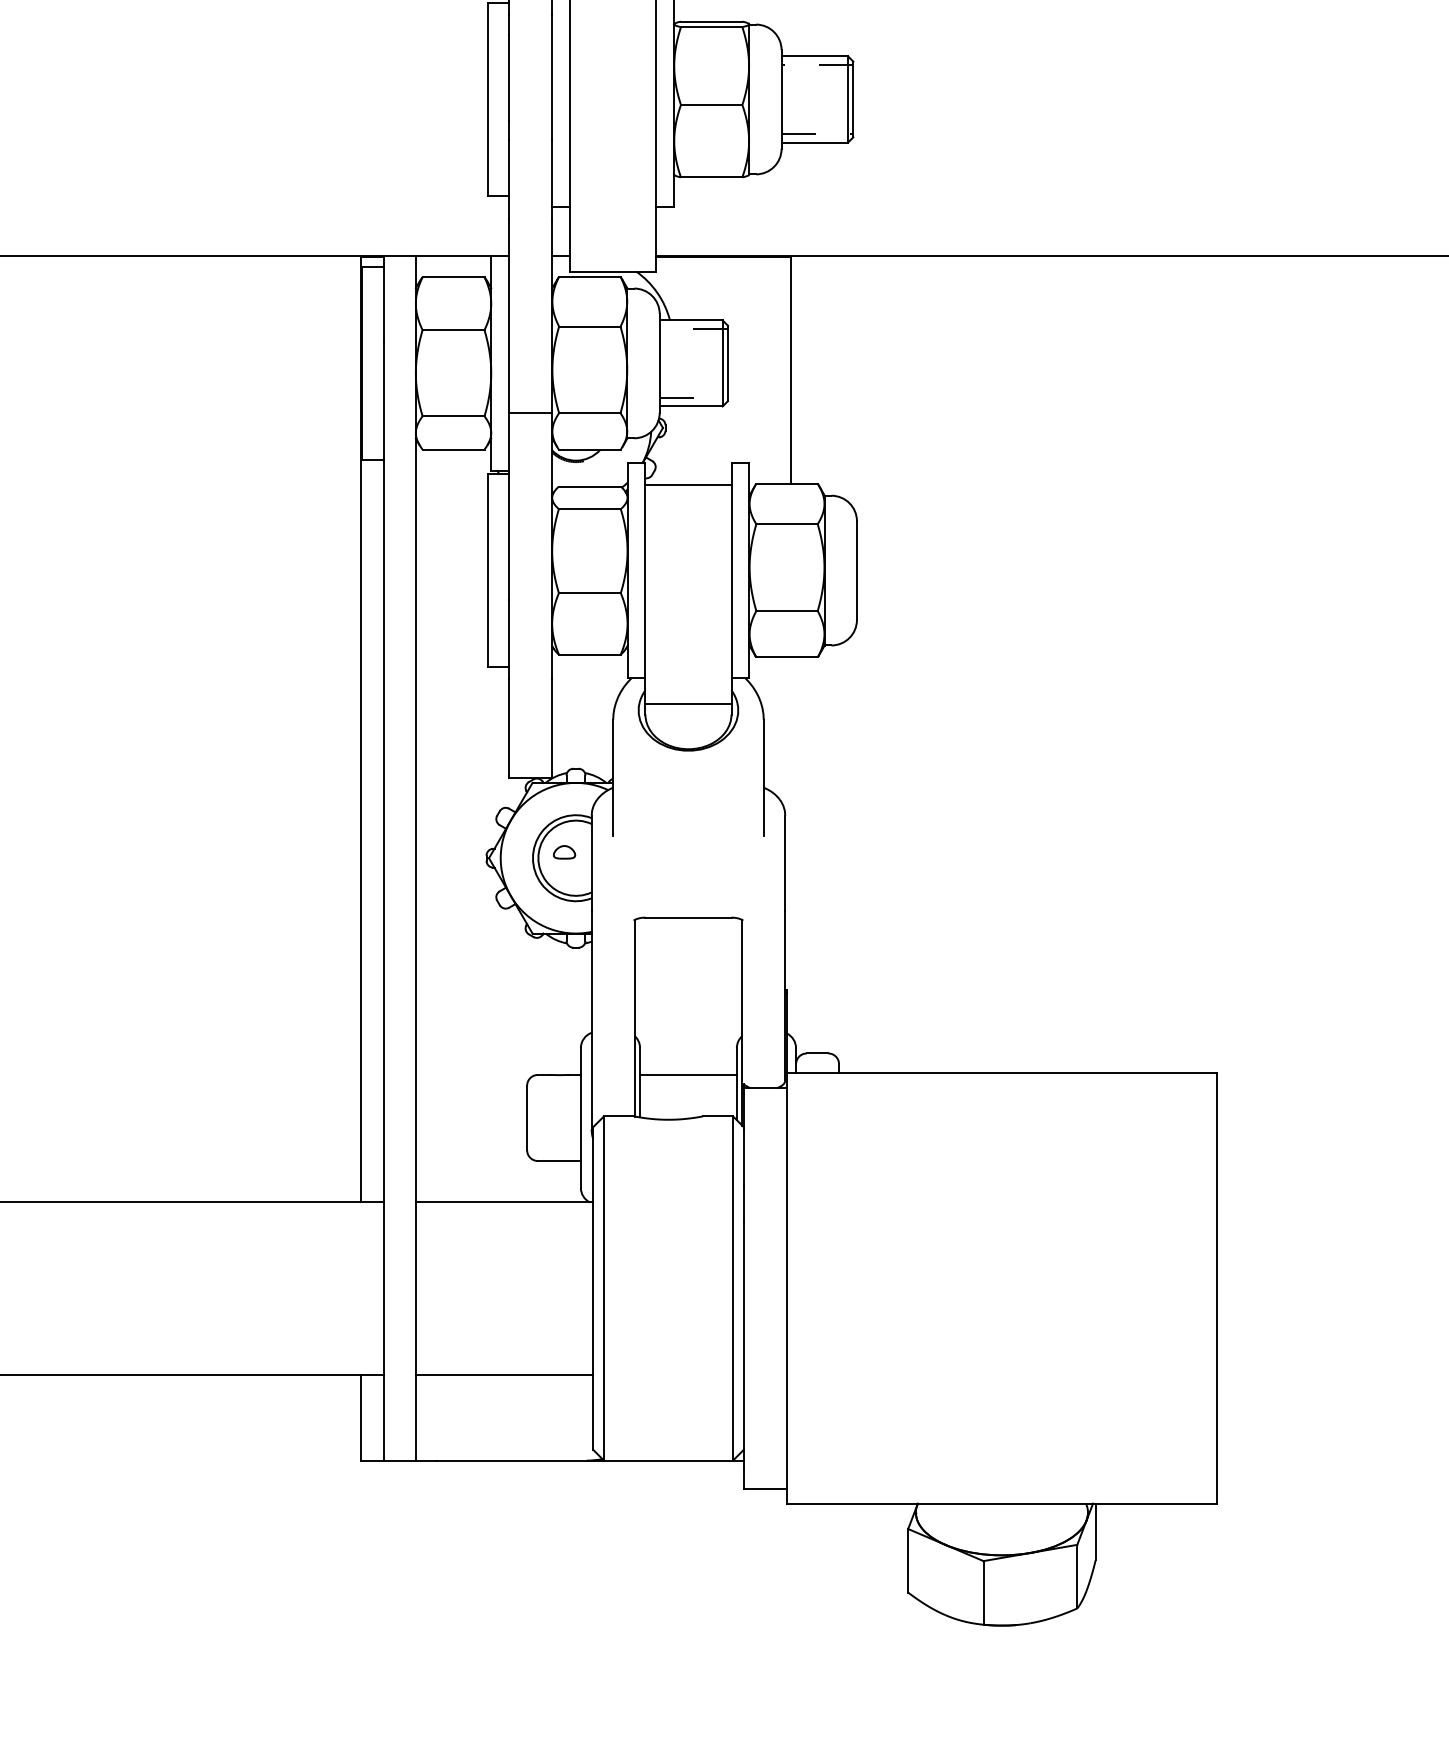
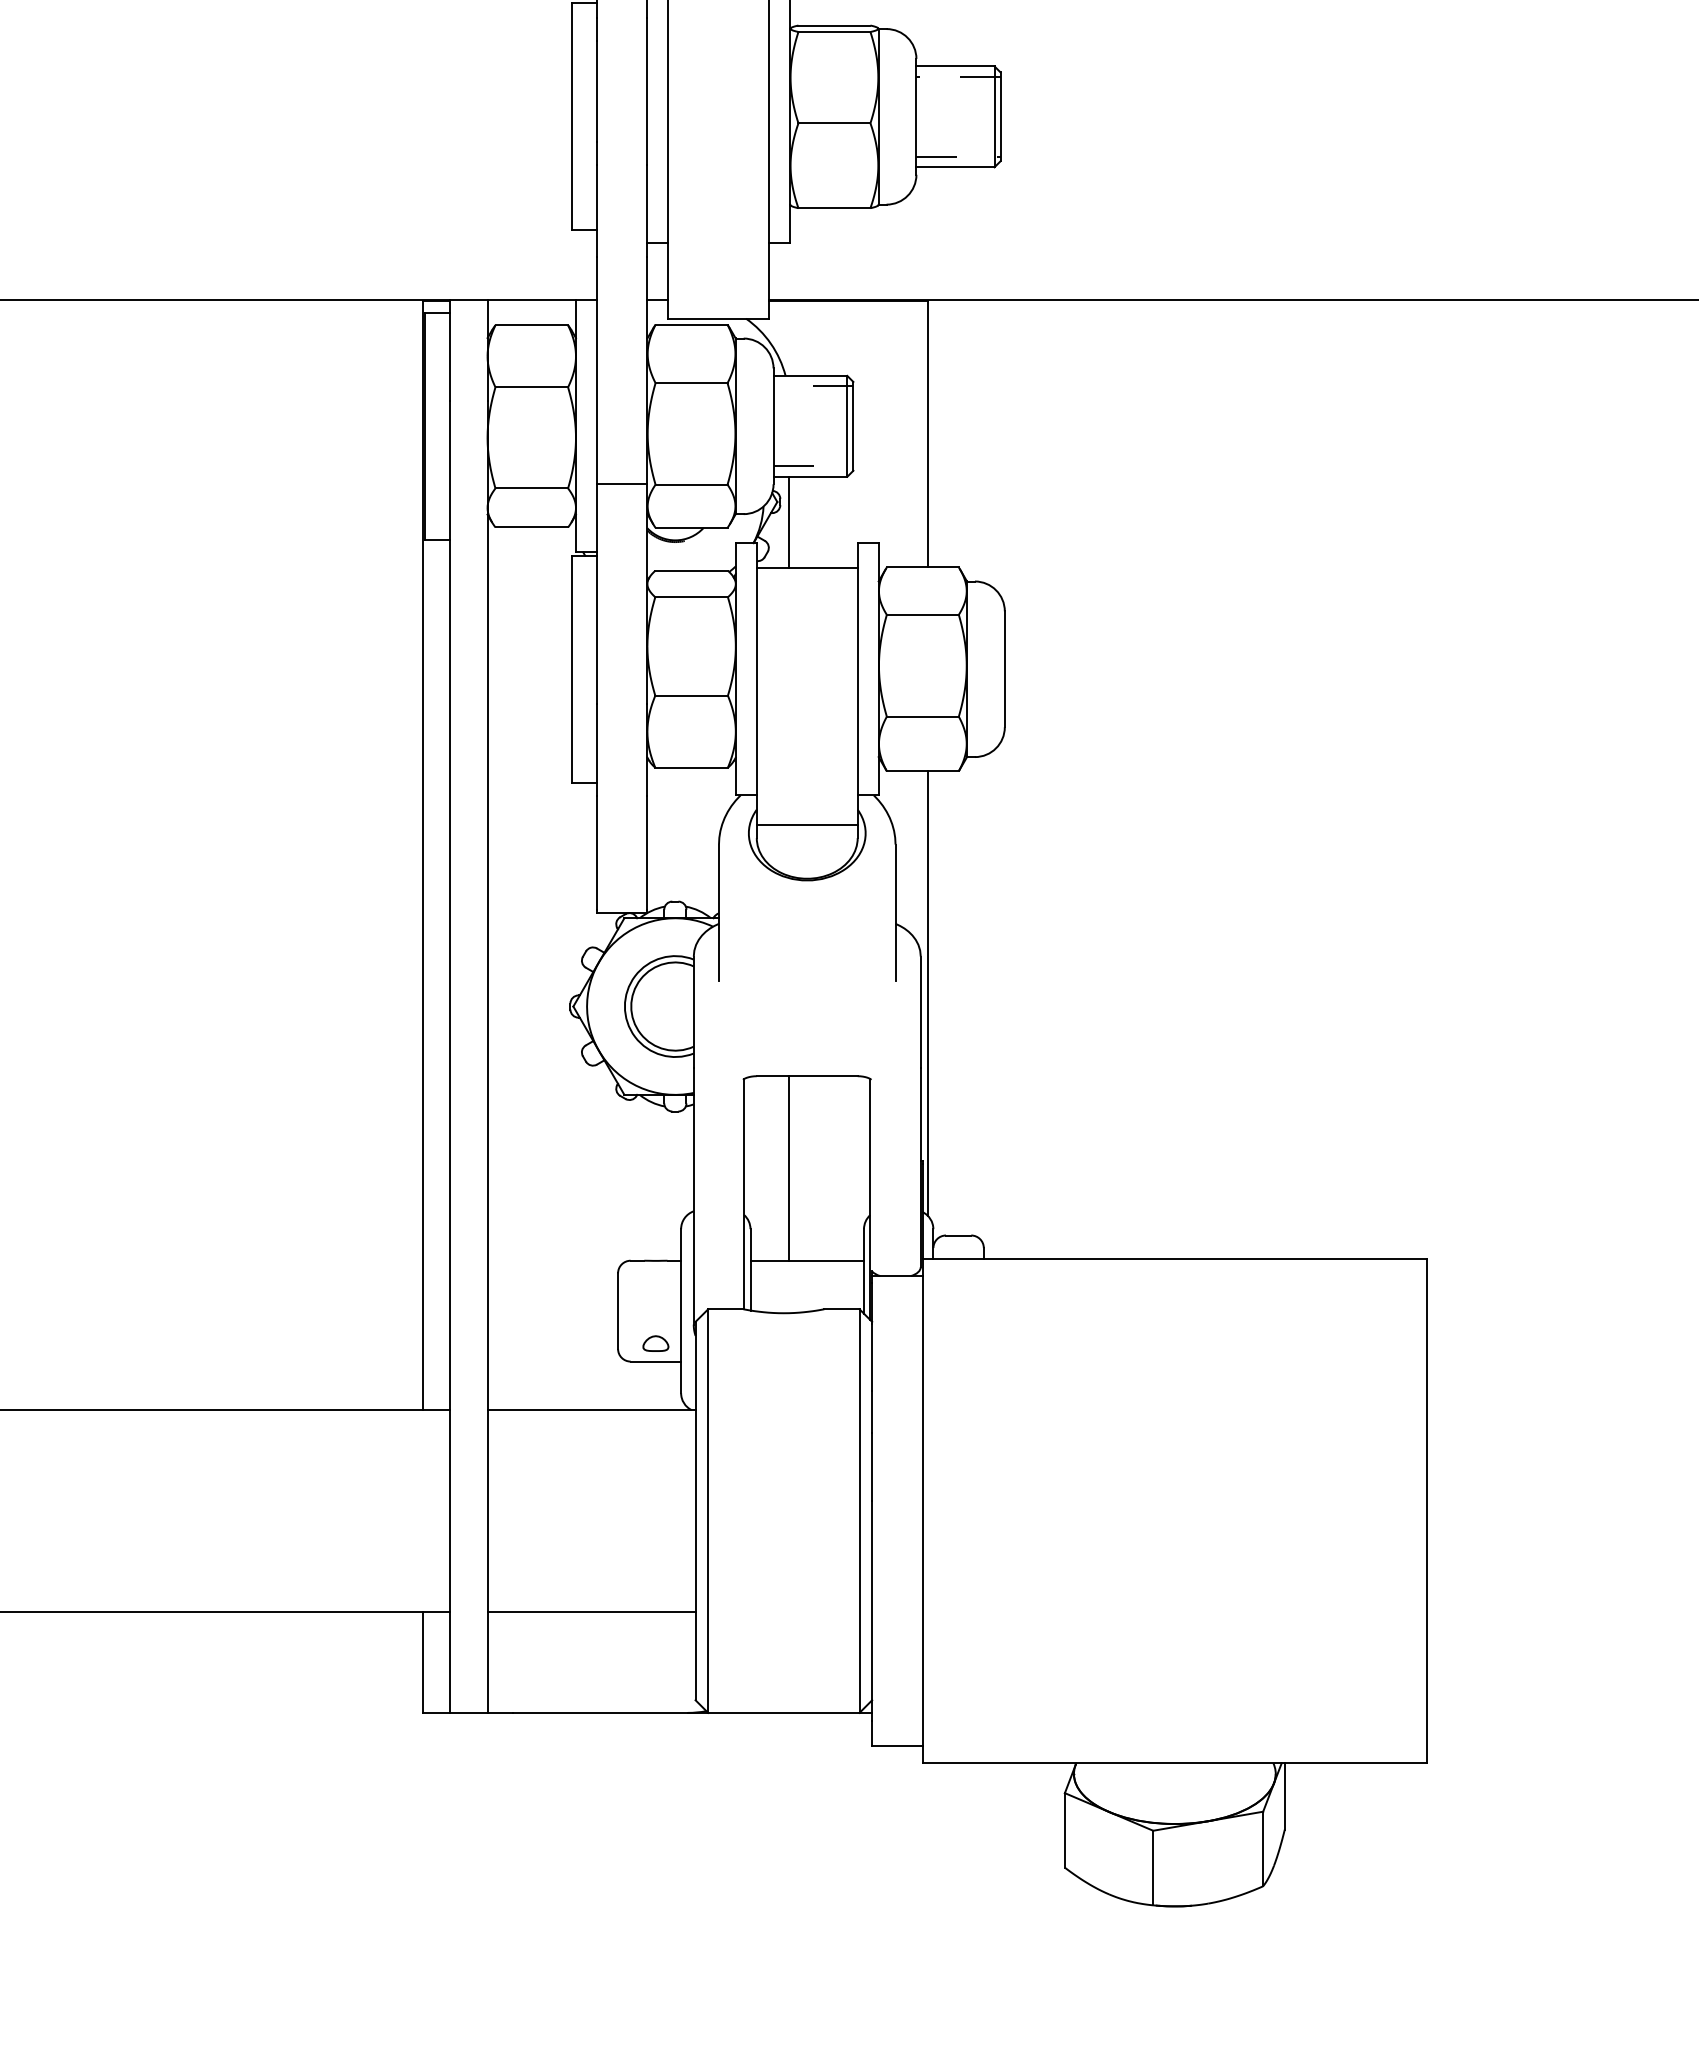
line: (672, 445) -> (788, 522), added
line: (791, 847) -> (927, 993), added
part: (564, 852) -> (655, 1343), moved
line: (672, 996) -> (788, 1168), added

